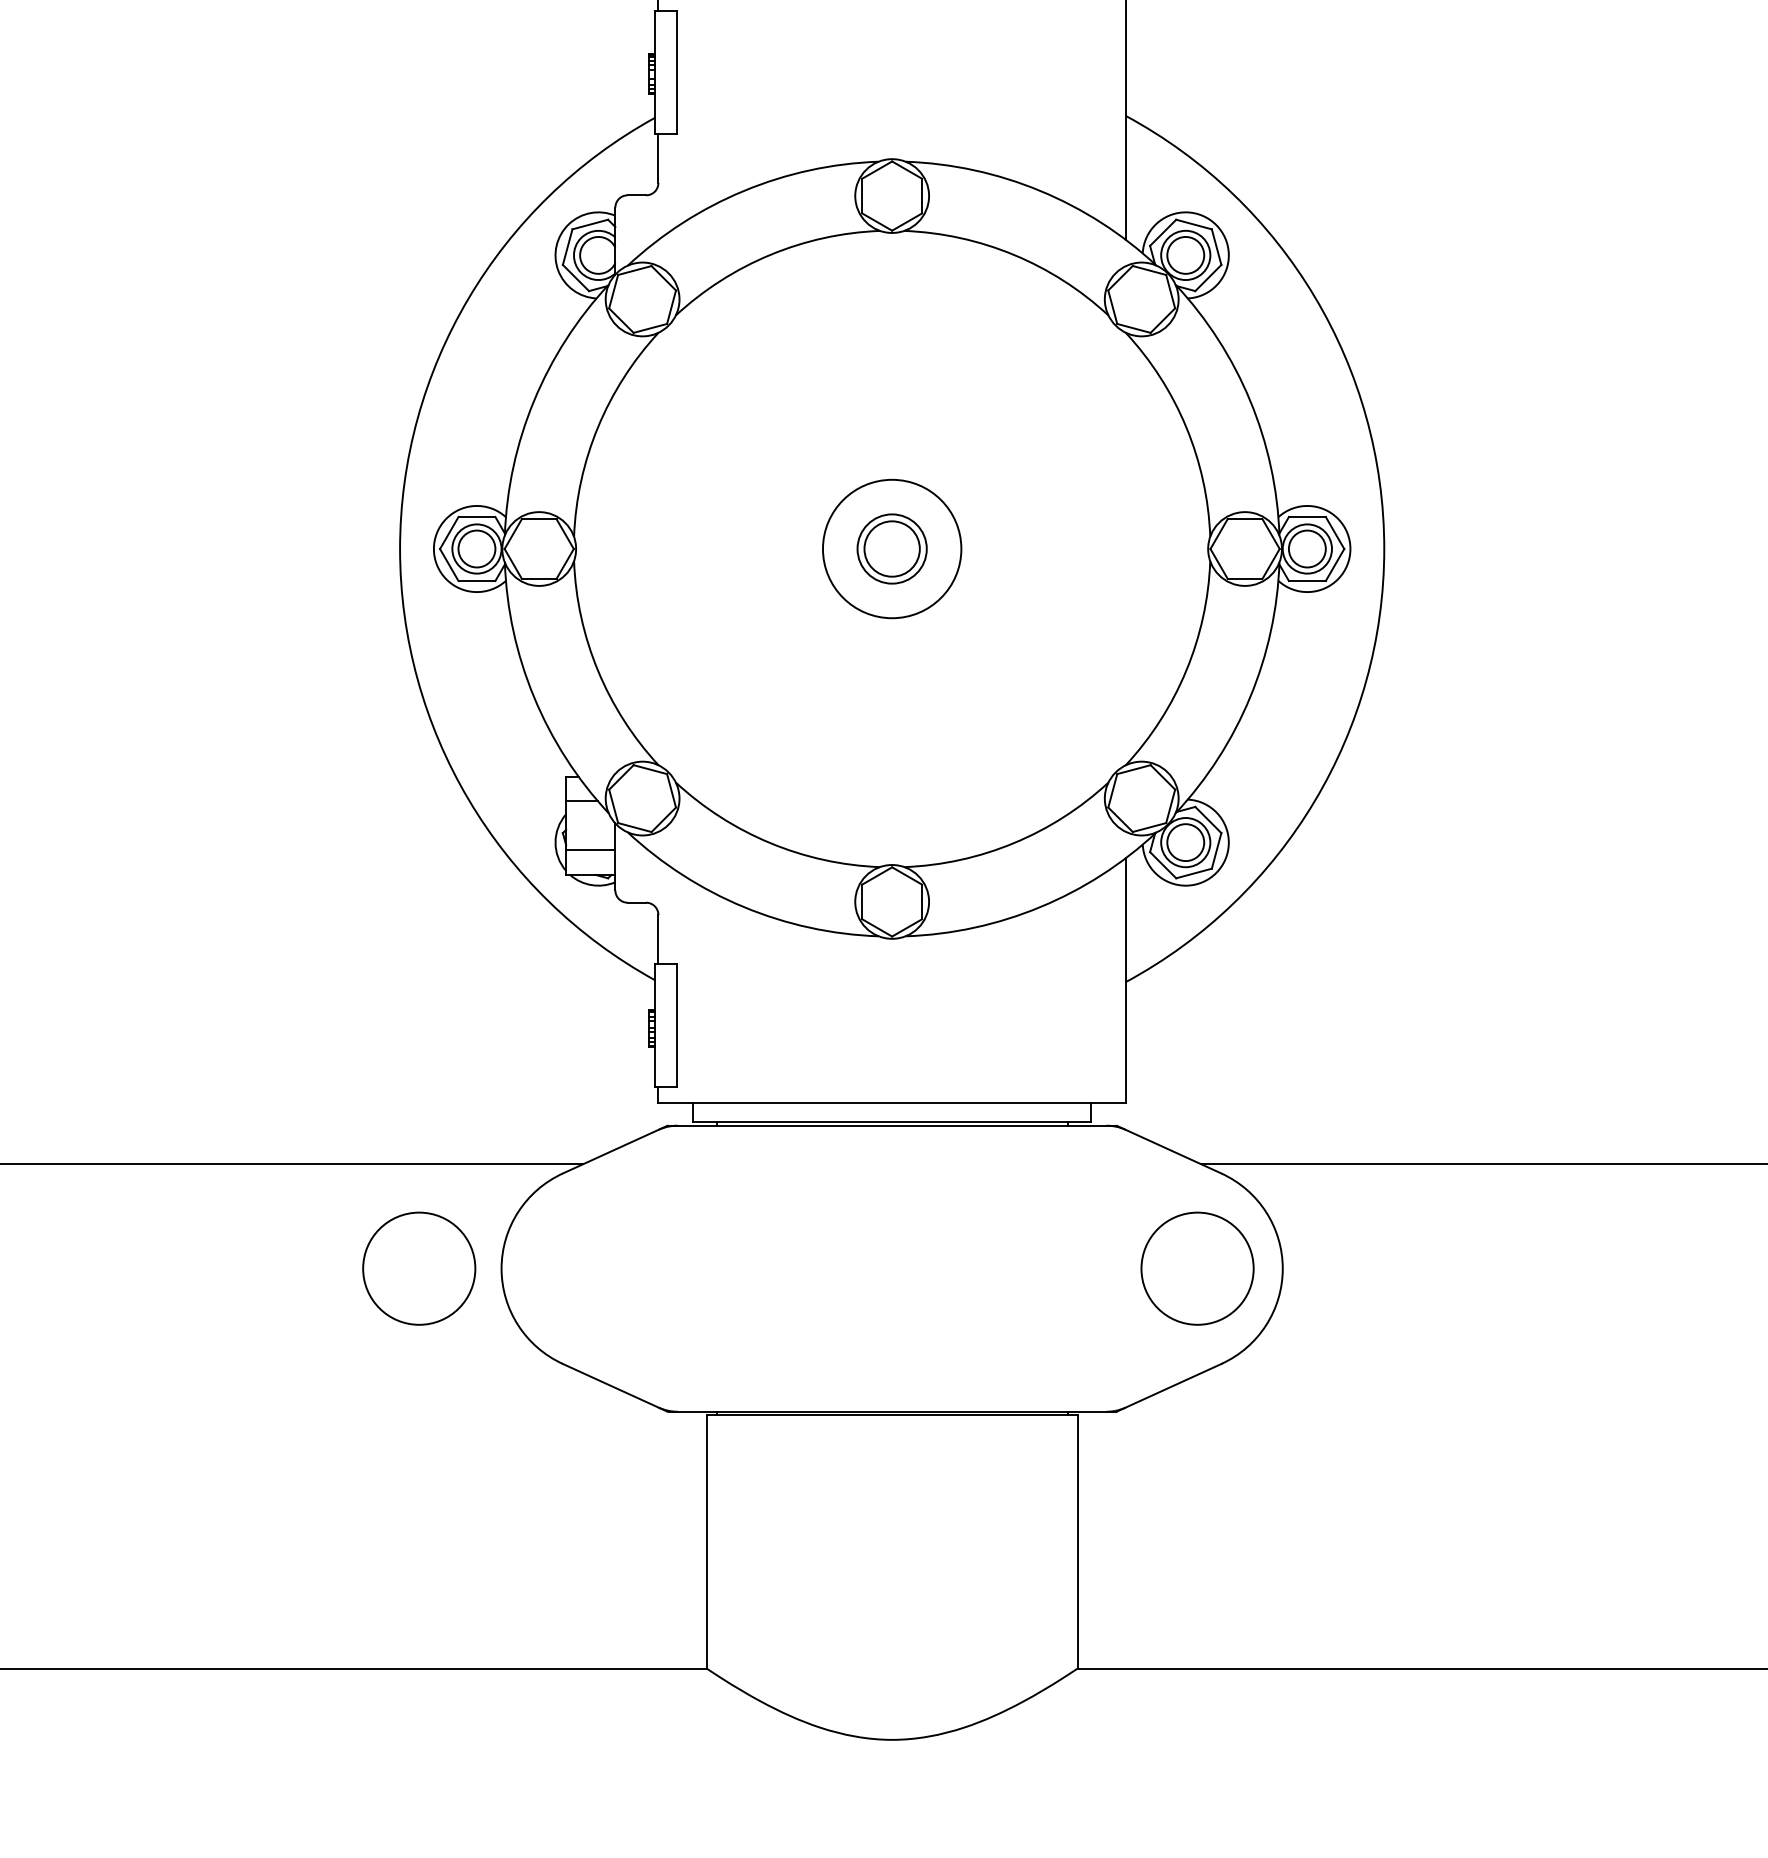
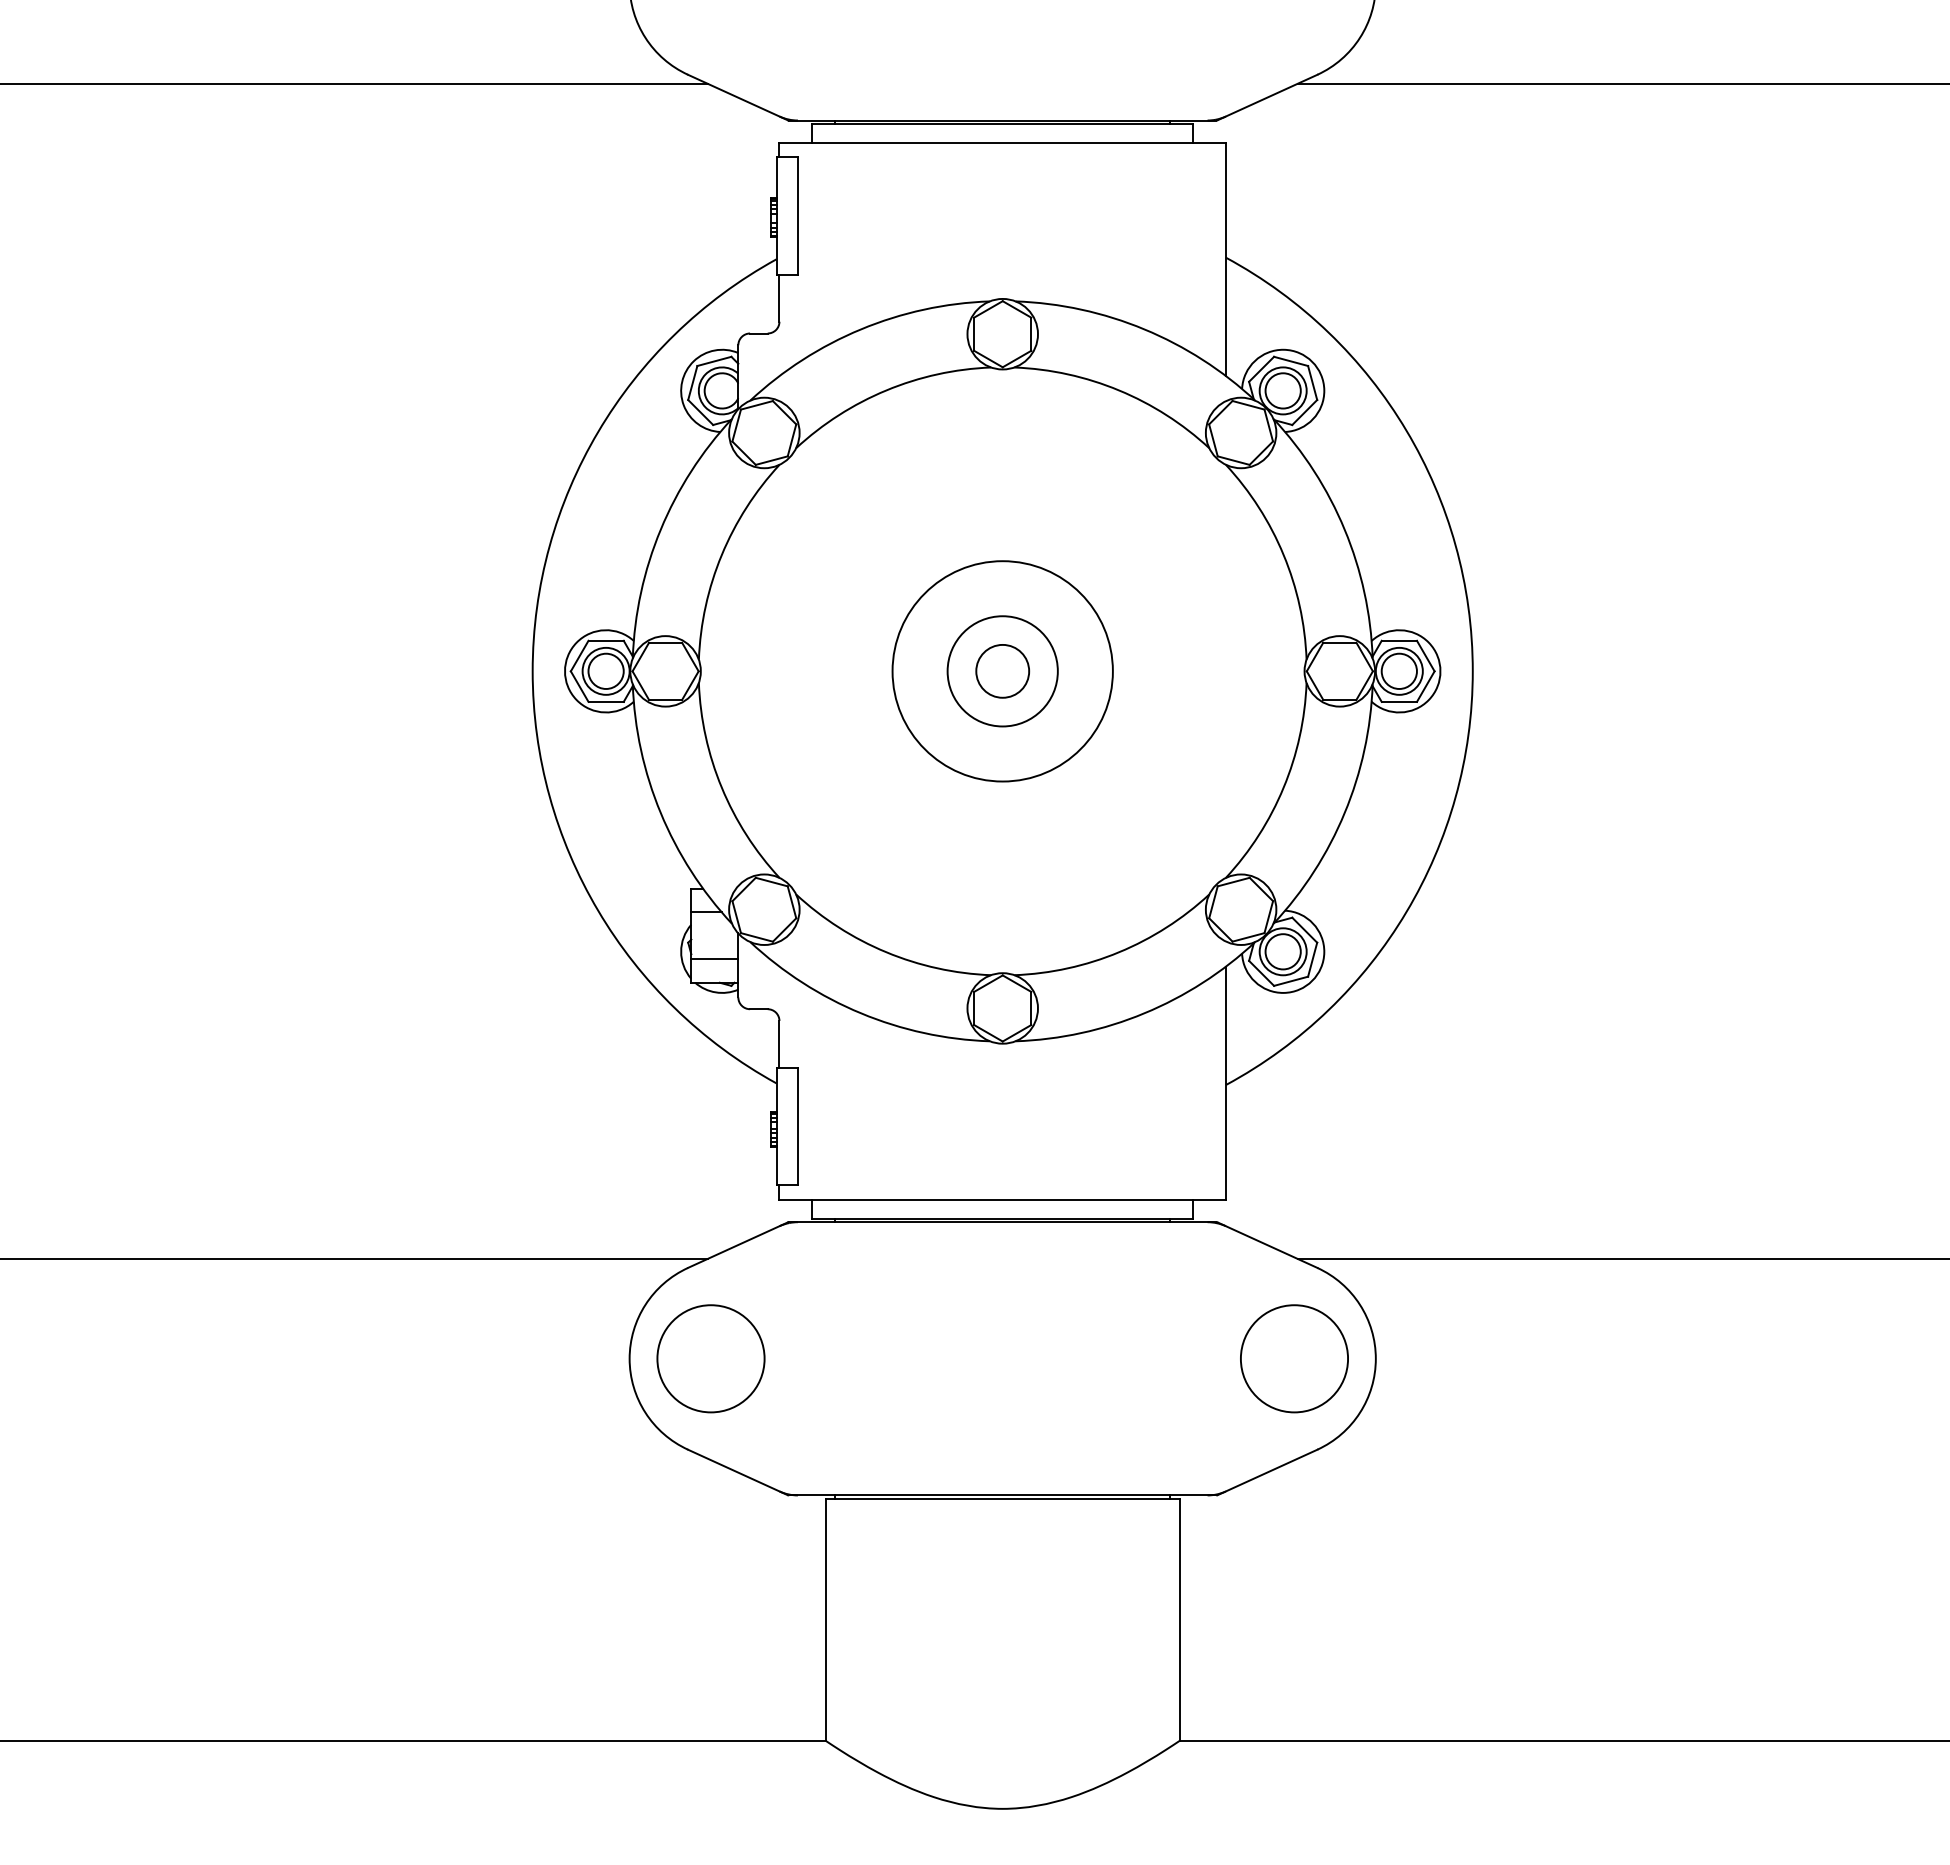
circle: (891, 549) -> (1002, 671), size x1.67
circle: (891, 549) -> (1002, 671), size x1.67
circle: (418, 1268) -> (710, 1358), moved

